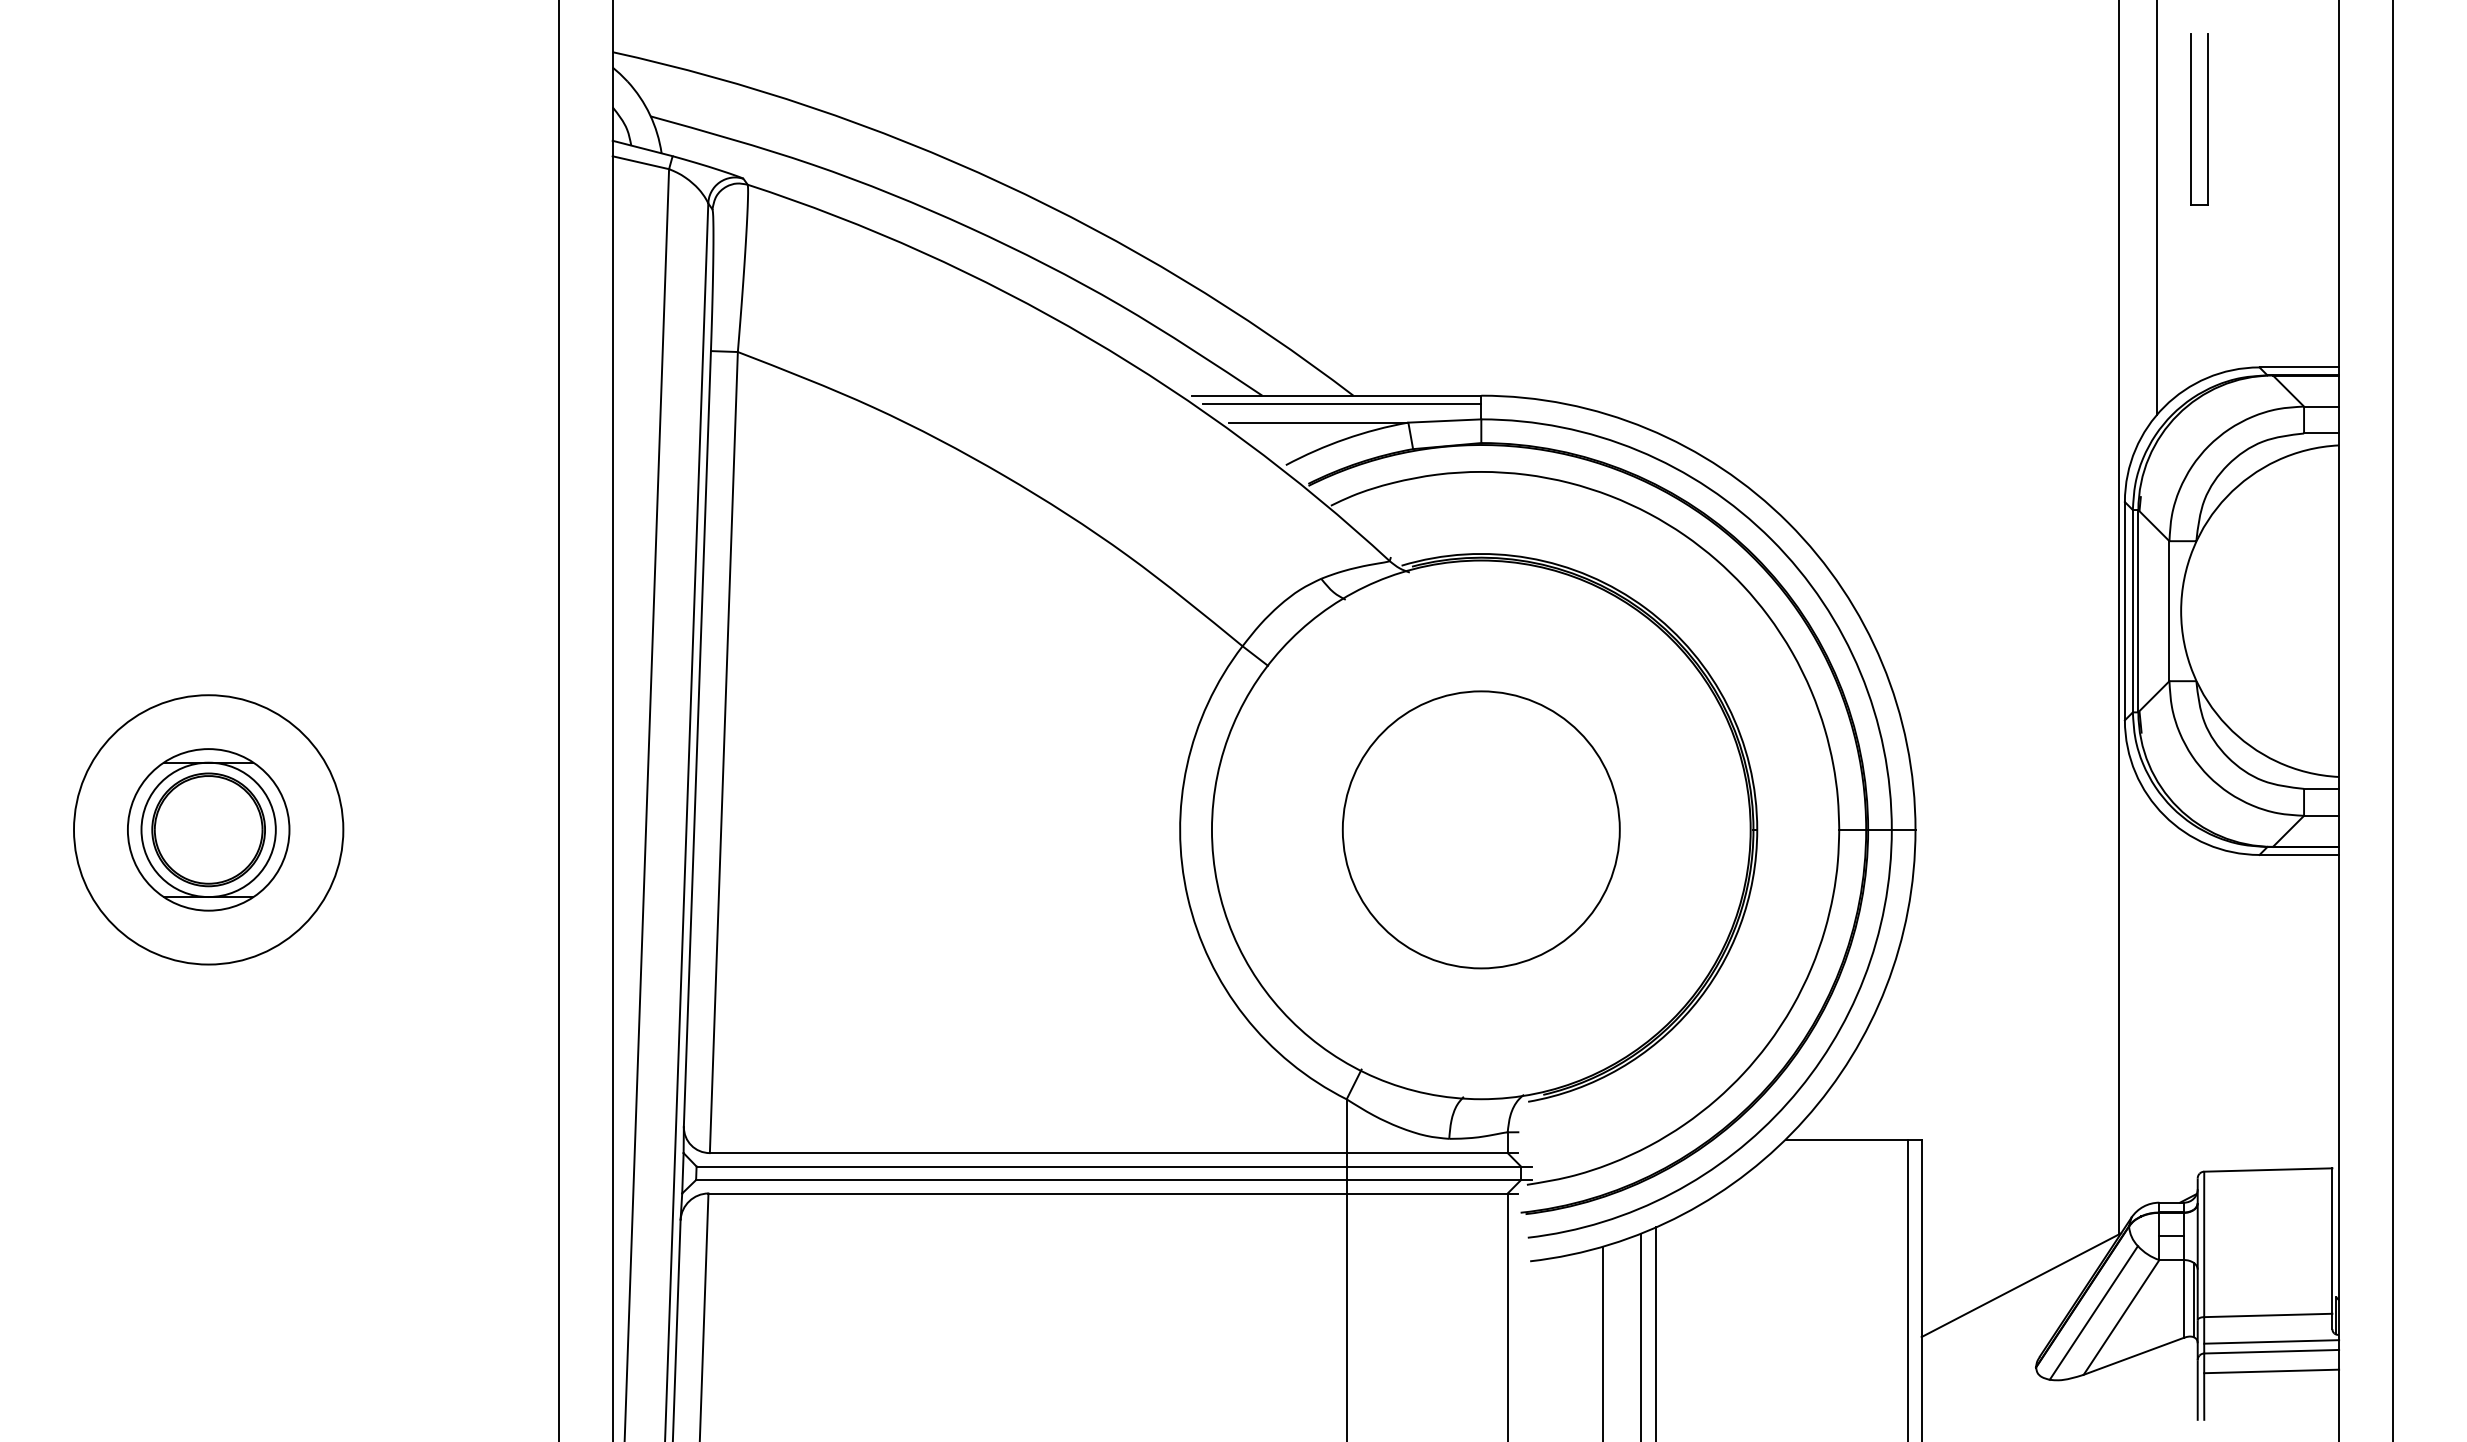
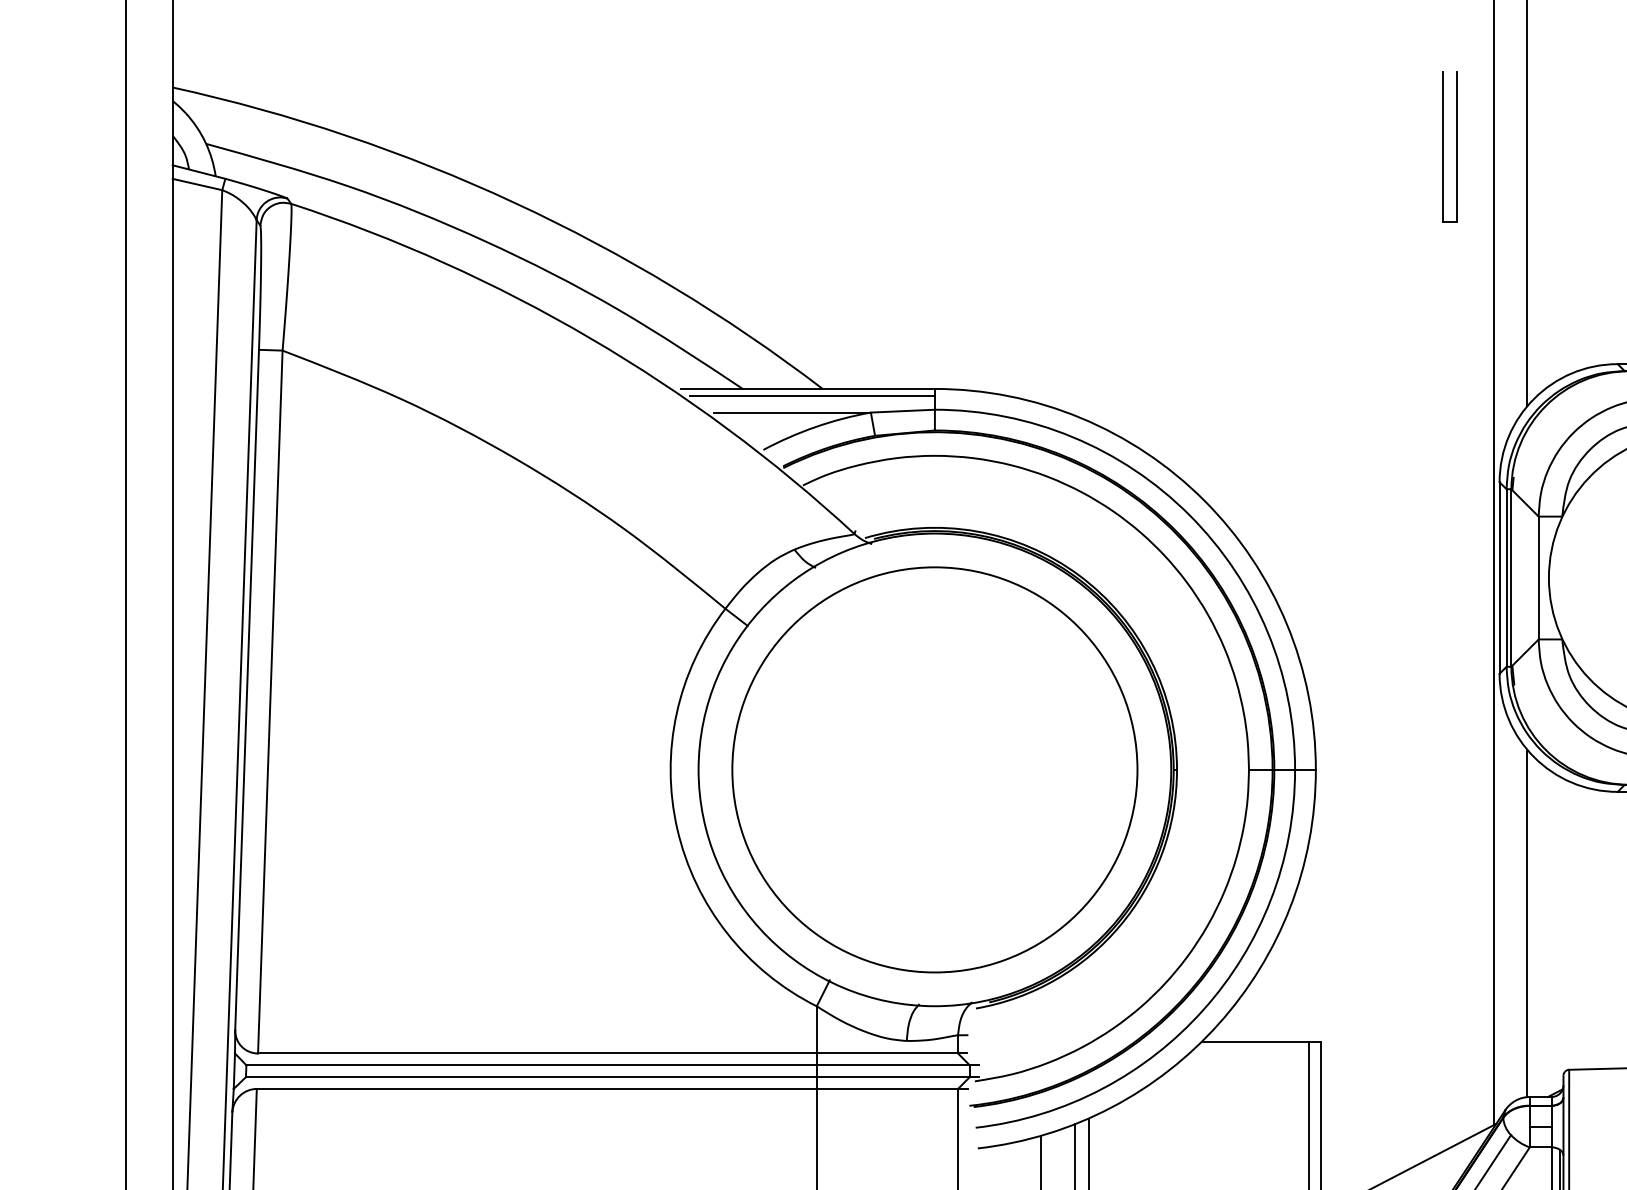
part: (2191, 119) -> (1443, 146), moved
circle: (1481, 829) -> (935, 769), size x1.67
line: (2156, 1004) -> (1527, 923), added

